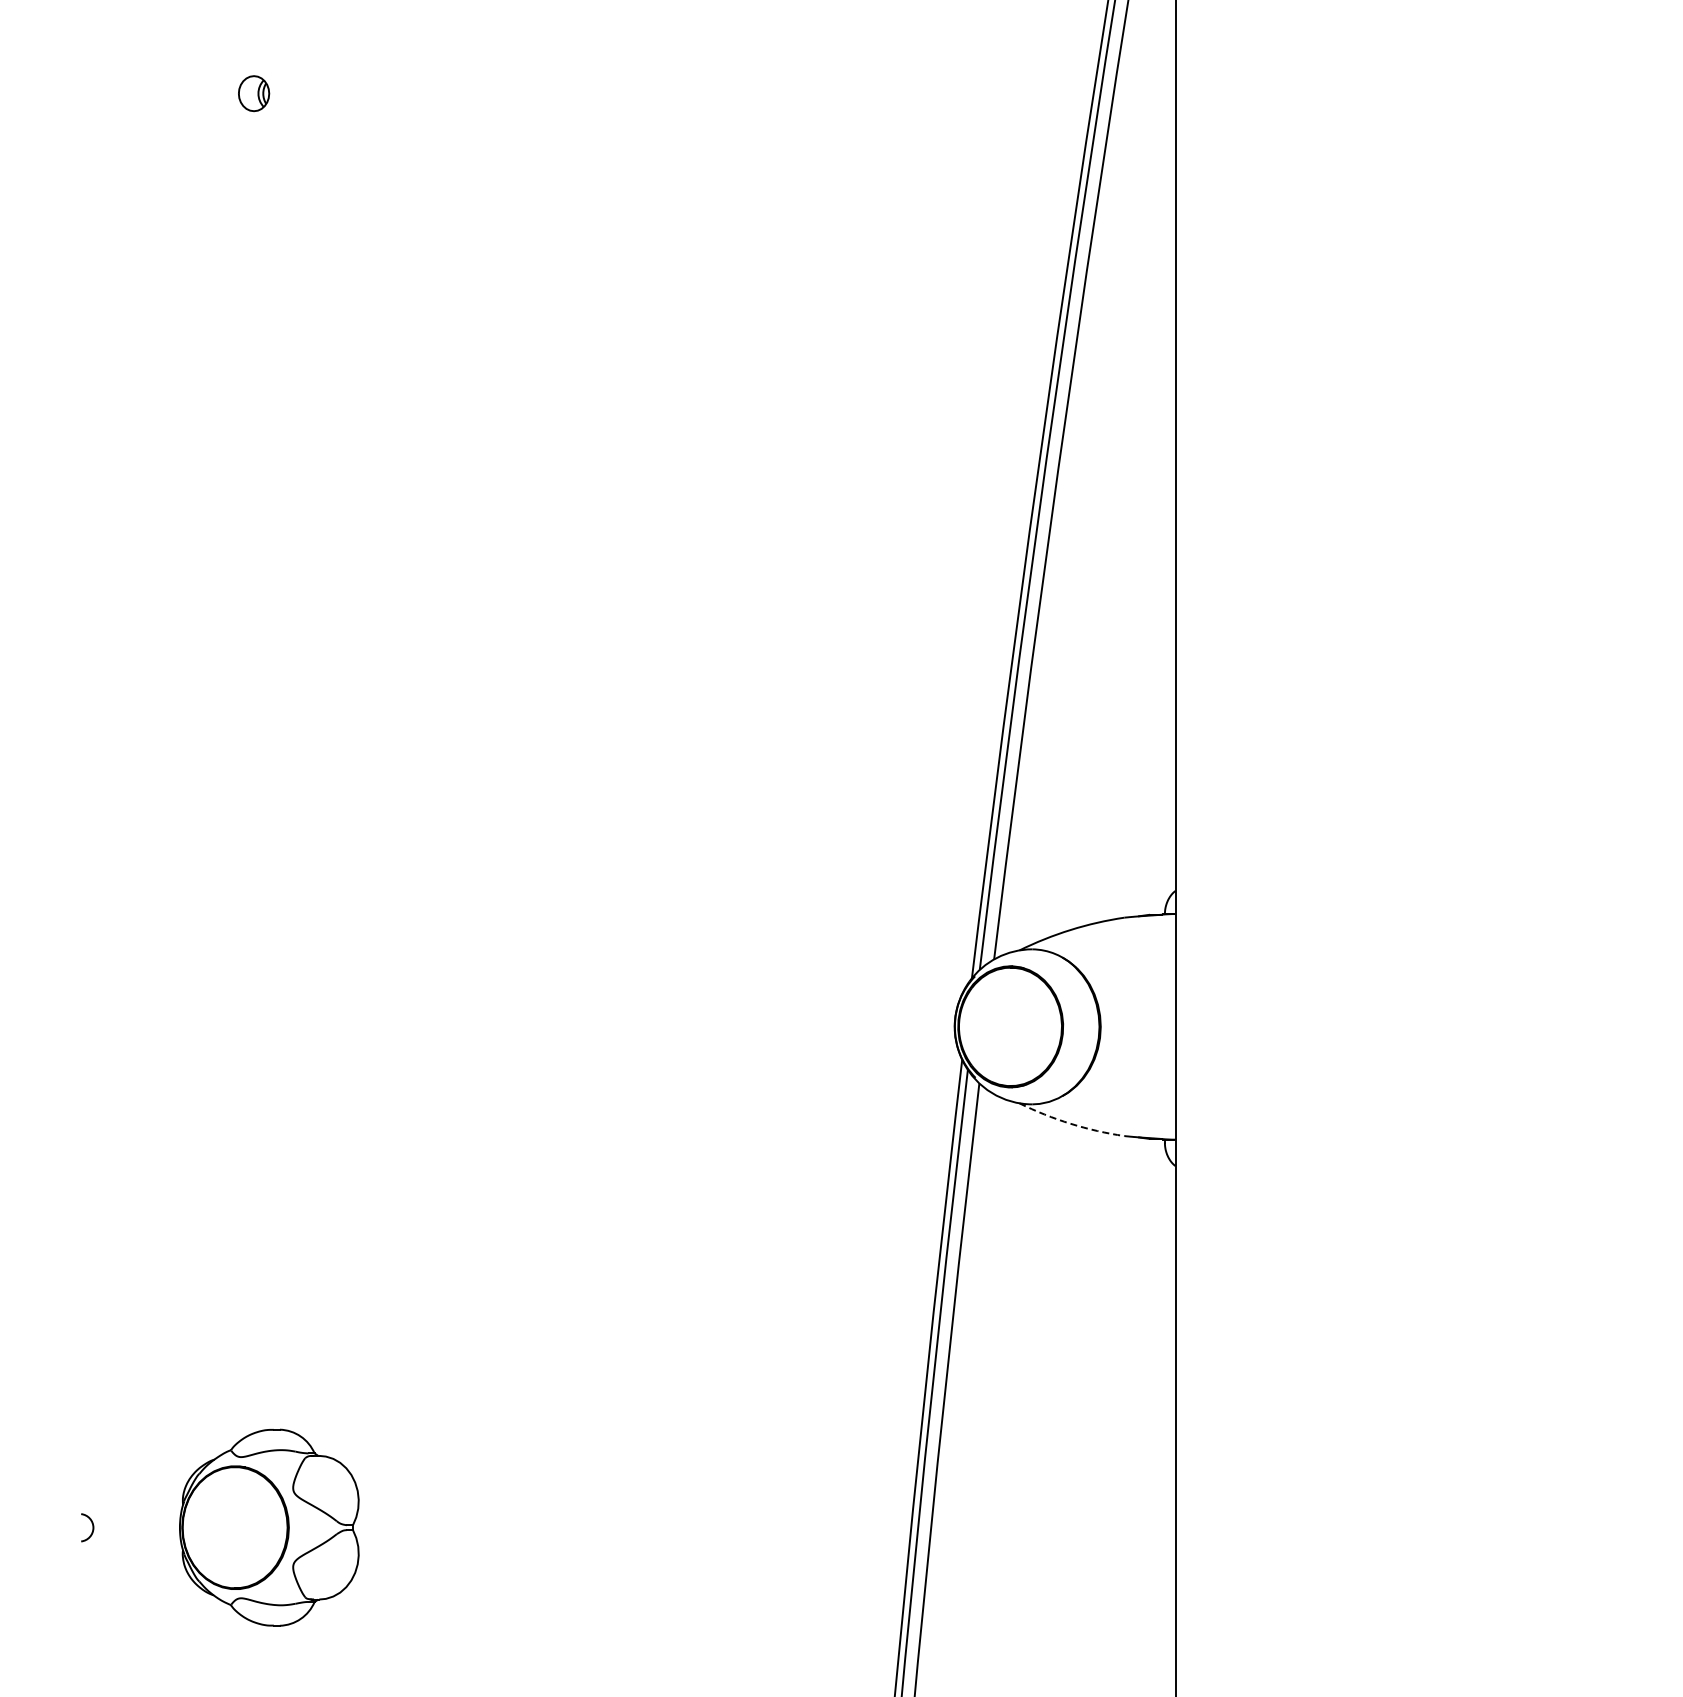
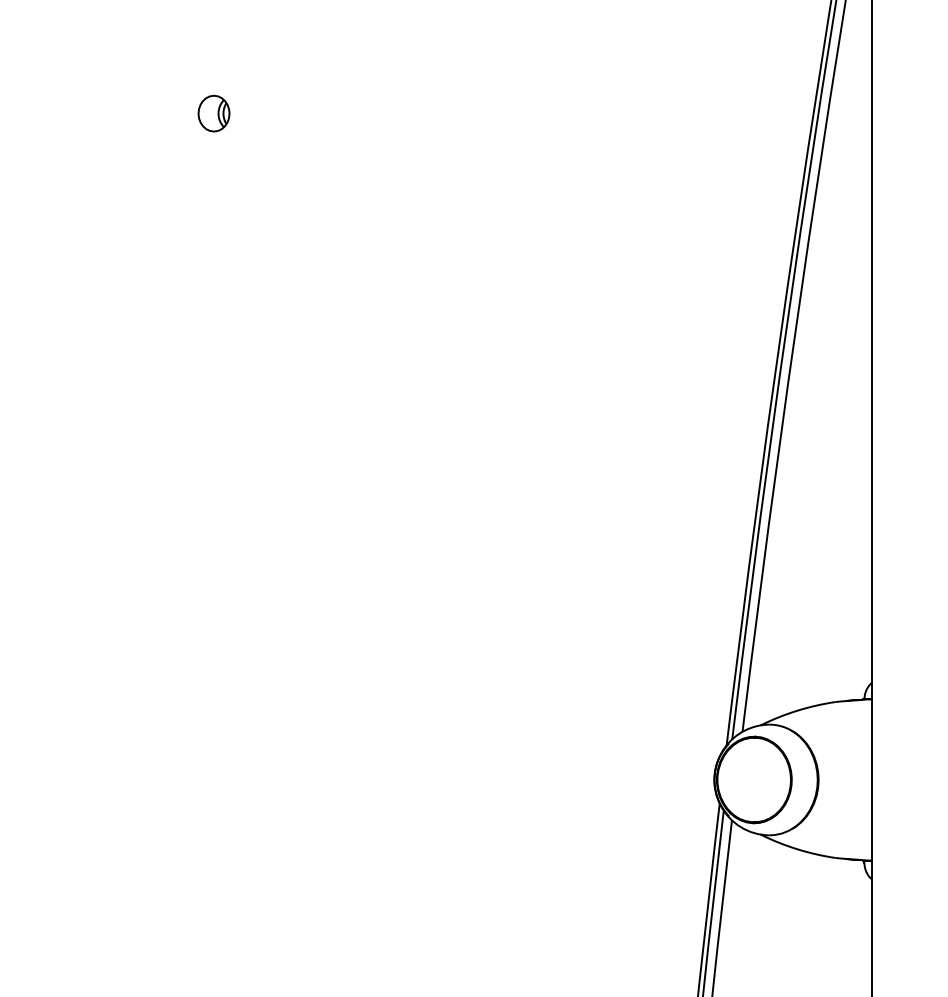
part: (253, 93) -> (213, 113), size x1.43
arc: (1070, 1123) -> (797, 848), dashed -> solid

